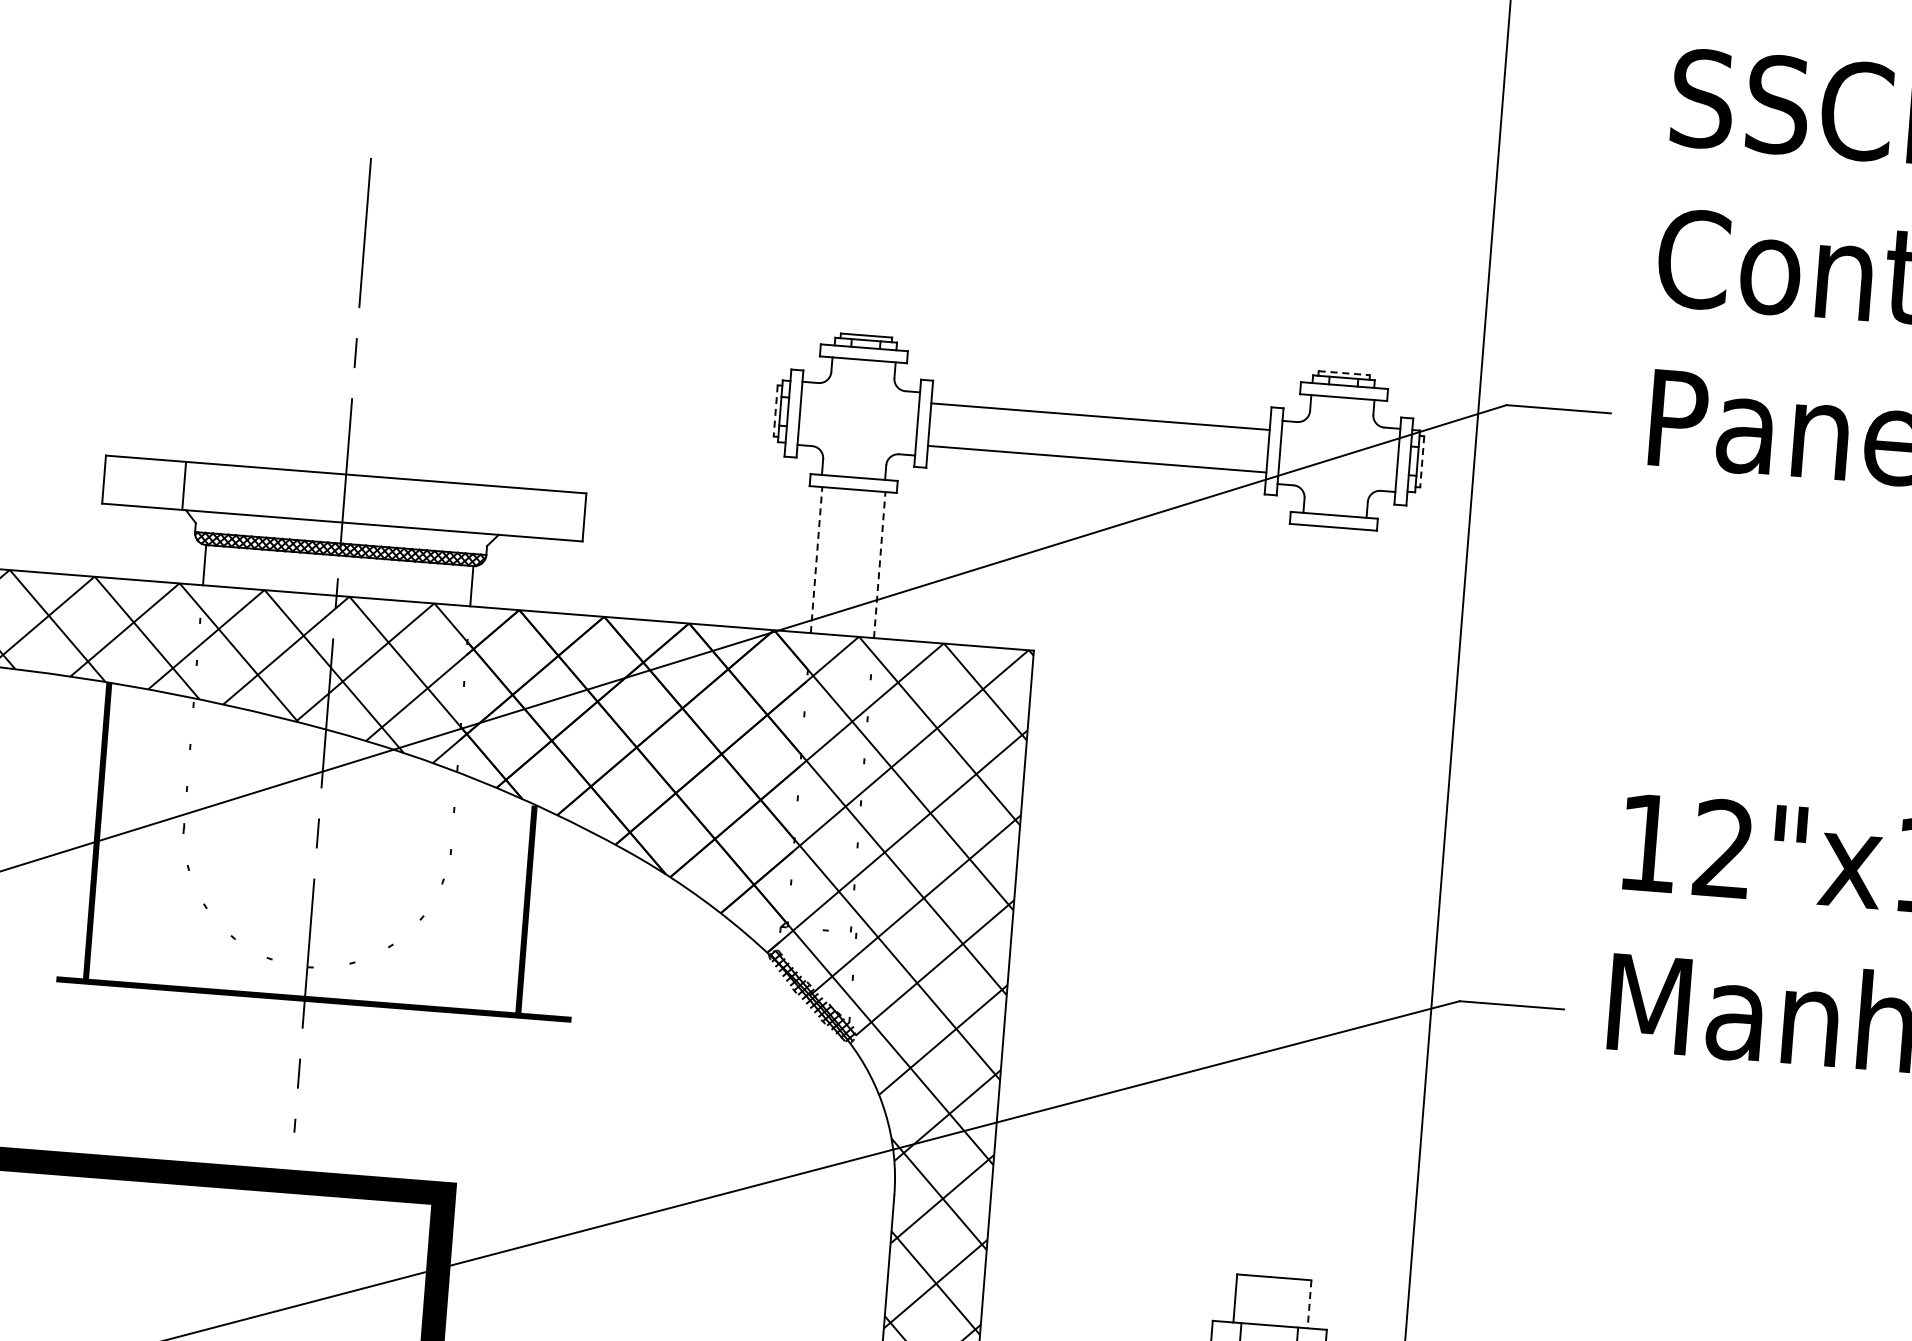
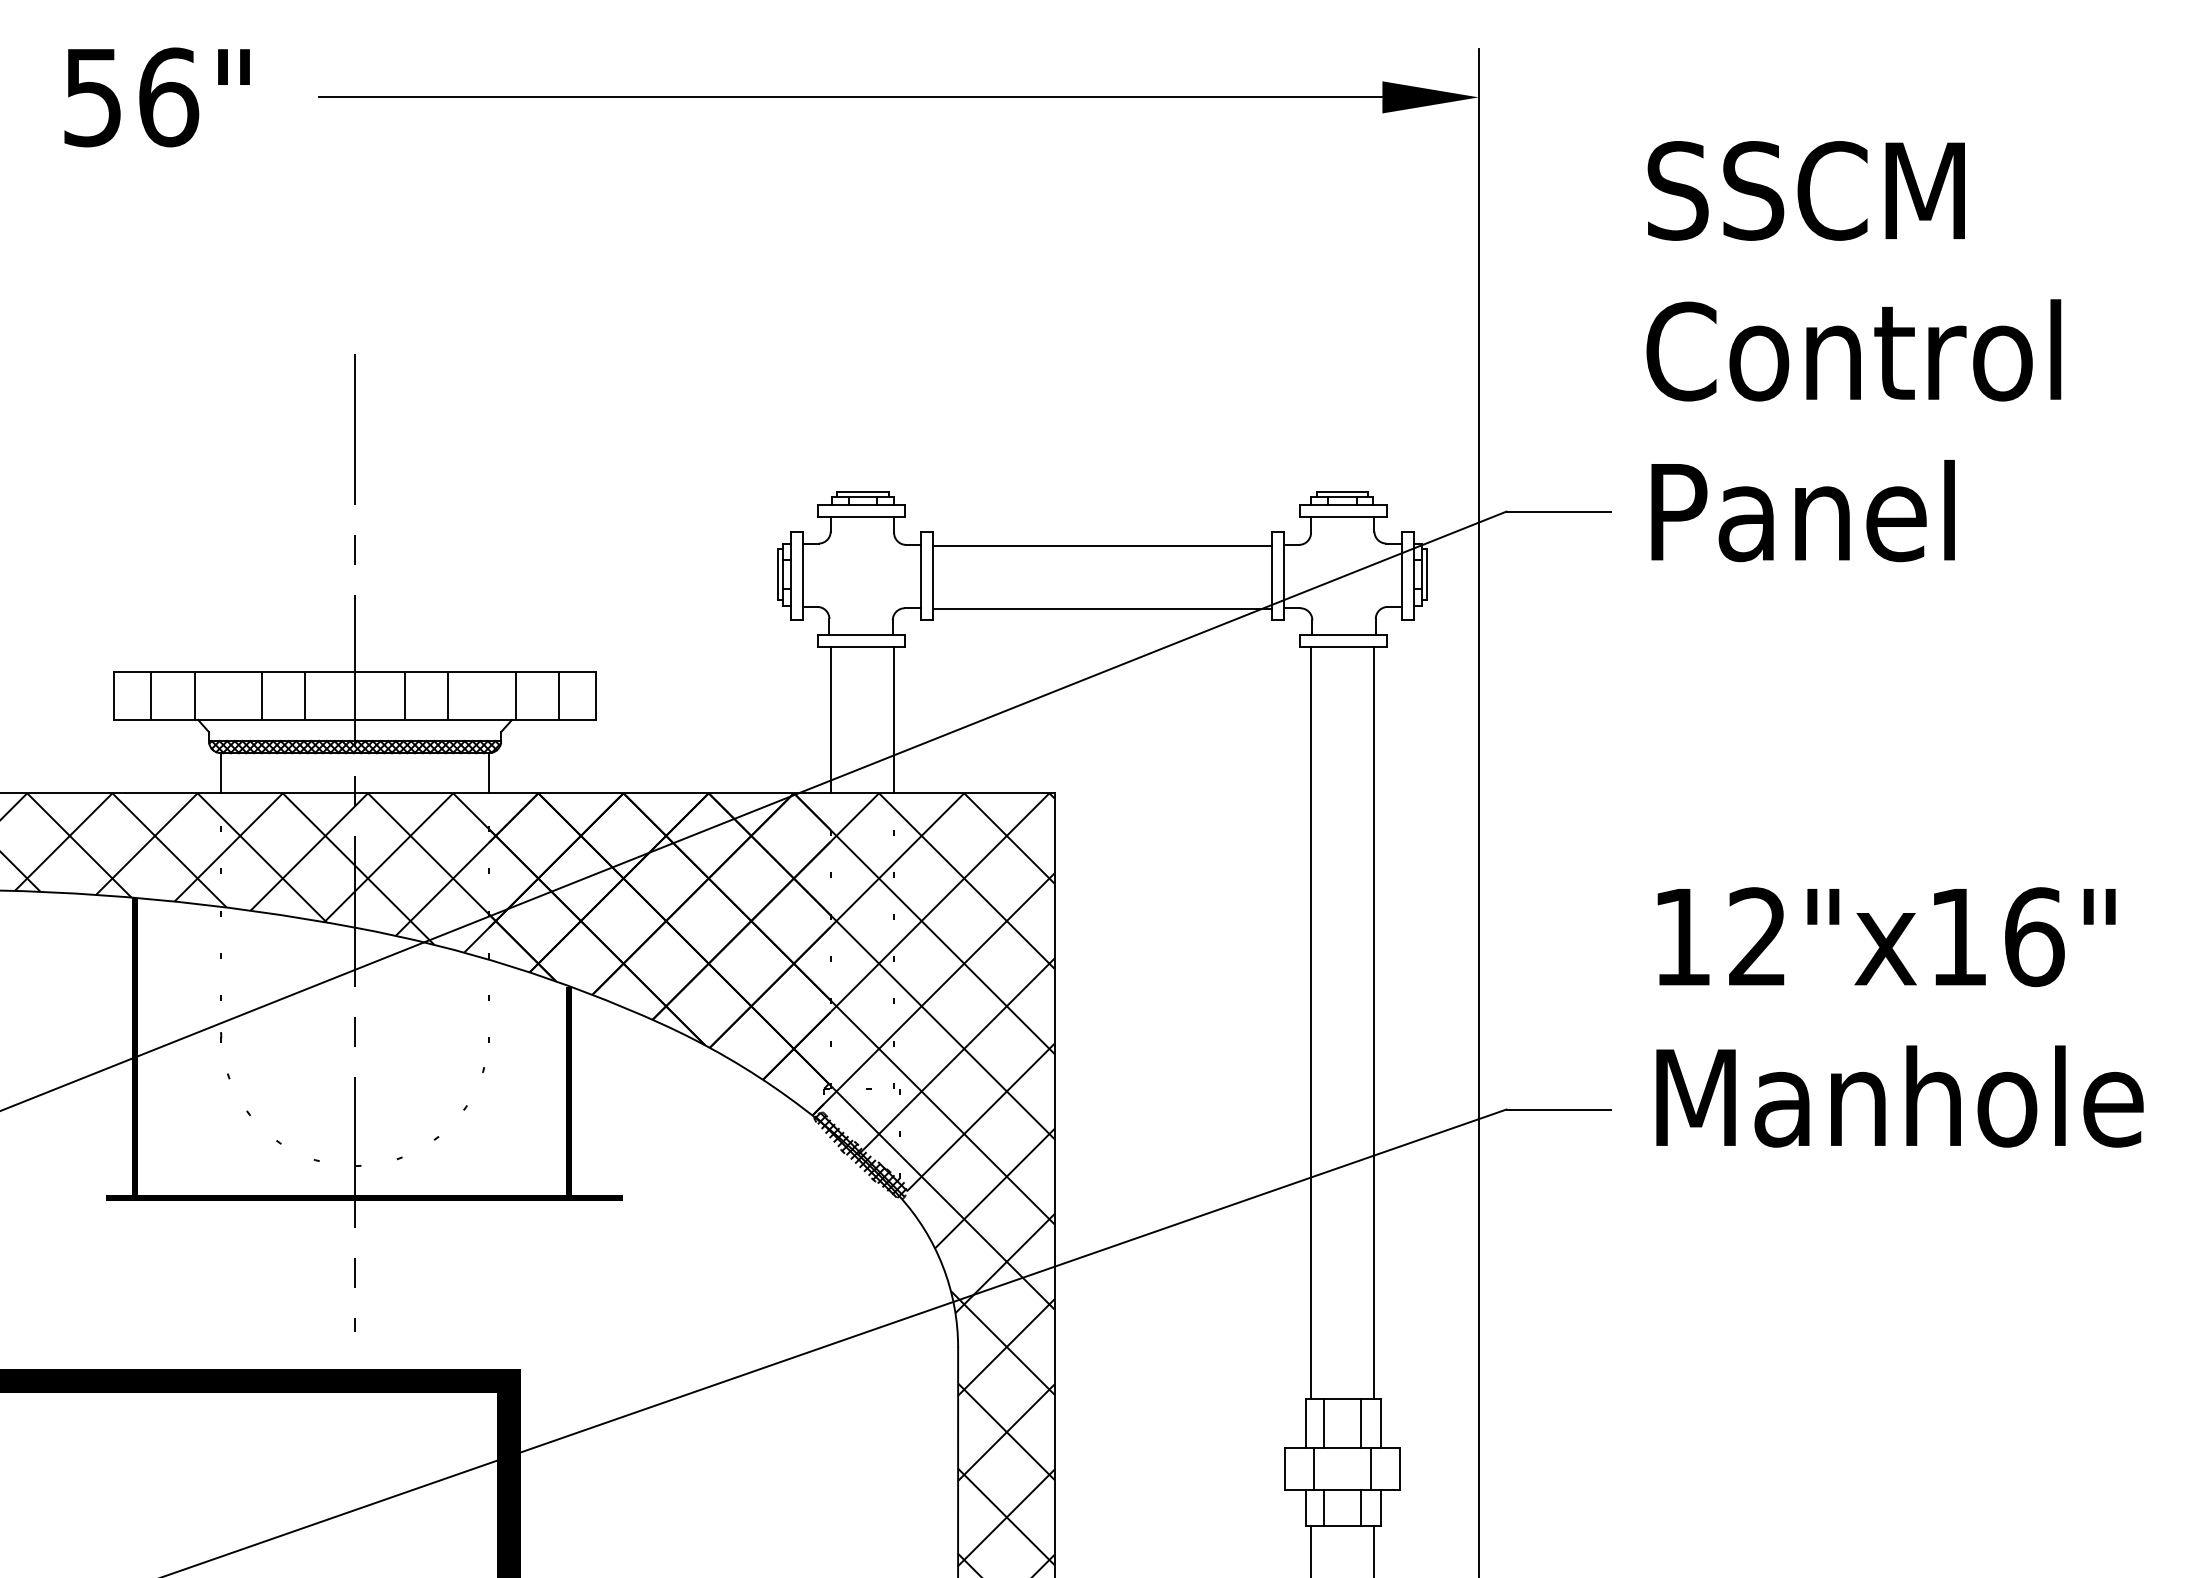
line: (1344, 373) -> (1342, 492), dashed -> solid
line: (775, 410) -> (778, 574), dashed -> solid
line: (1100, 416) -> (1102, 608), moved
line: (1097, 459) -> (1102, 545), moved
line: (1421, 461) -> (1426, 574), dashed -> solid
line: (141, 482) -> (151, 695), added
line: (251, 490) -> (261, 695), added
line: (294, 494) -> (305, 695), added
line: (394, 502) -> (405, 695), added
line: (437, 505) -> (448, 695), added
line: (504, 510) -> (515, 695), added
line: (547, 514) -> (558, 695), added
line: (816, 559) -> (830, 719), dashed -> solid
line: (880, 564) -> (894, 719), dashed -> solid
line: (1272, 900) -> (1311, 1023), added
line: (1334, 905) -> (1374, 1023), added
line: (1253, 1299) -> (1324, 1423), added
line: (1290, 1302) -> (1361, 1423), added
line: (1309, 1304) -> (1380, 1423), dashed -> solid

